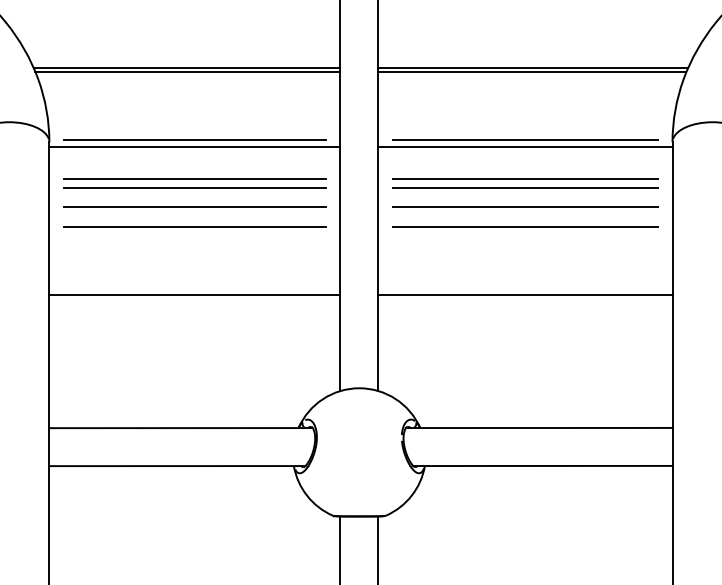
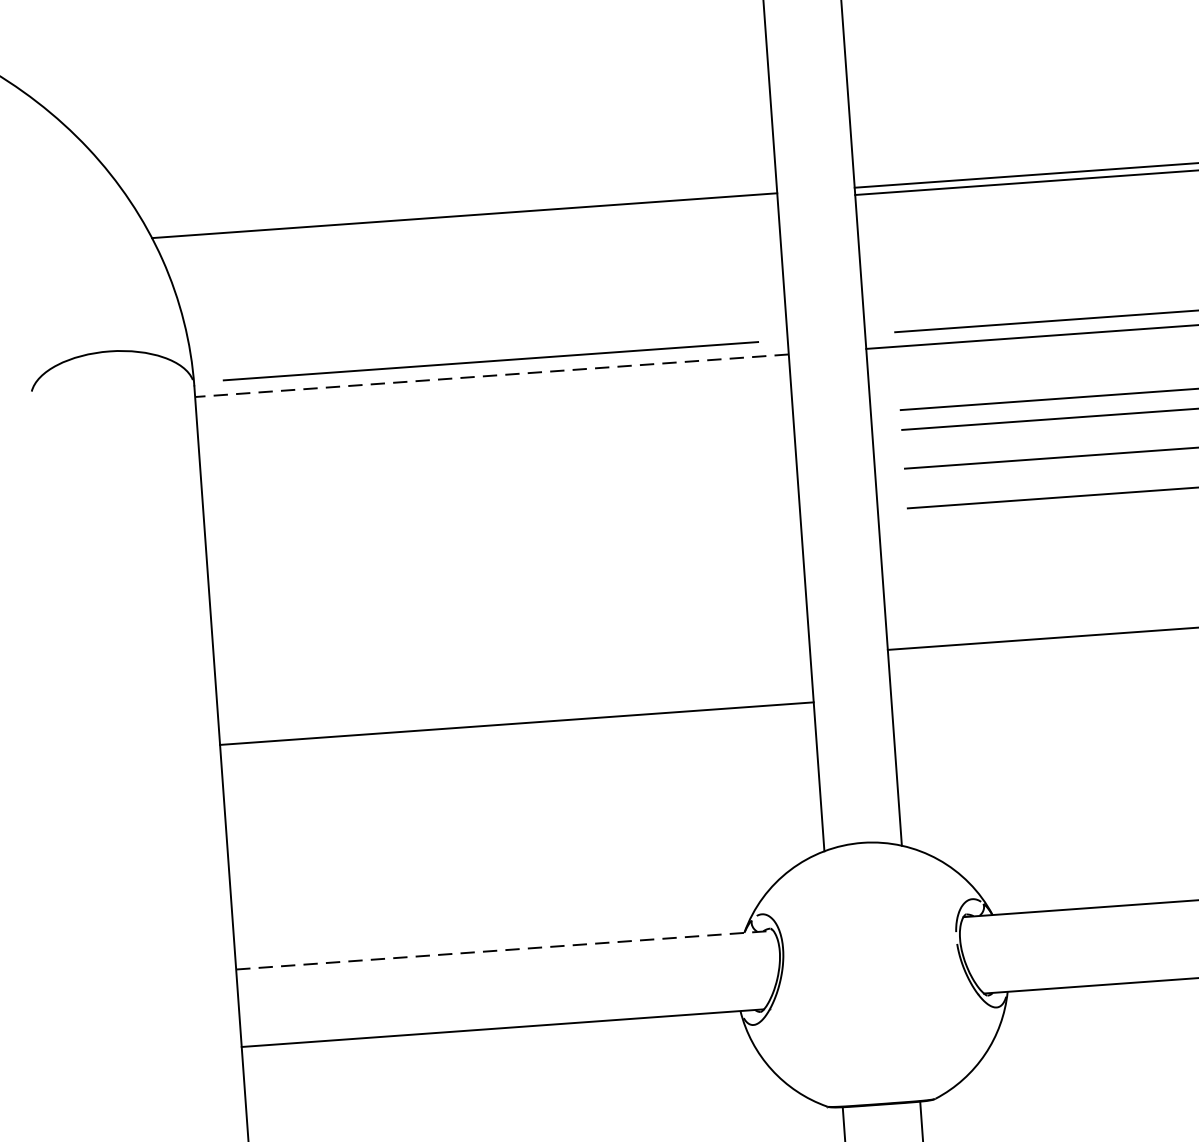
line: (187, 72) -> (465, 223), removed
line: (194, 147) -> (491, 375), solid -> dashed
line: (194, 178) -> (495, 439), removed
line: (194, 188) -> (497, 459), removed
line: (194, 207) -> (499, 498), removed
line: (194, 226) -> (502, 537), removed
line: (194, 295) -> (516, 724), moved
line: (181, 428) -> (505, 950), solid -> dashed

